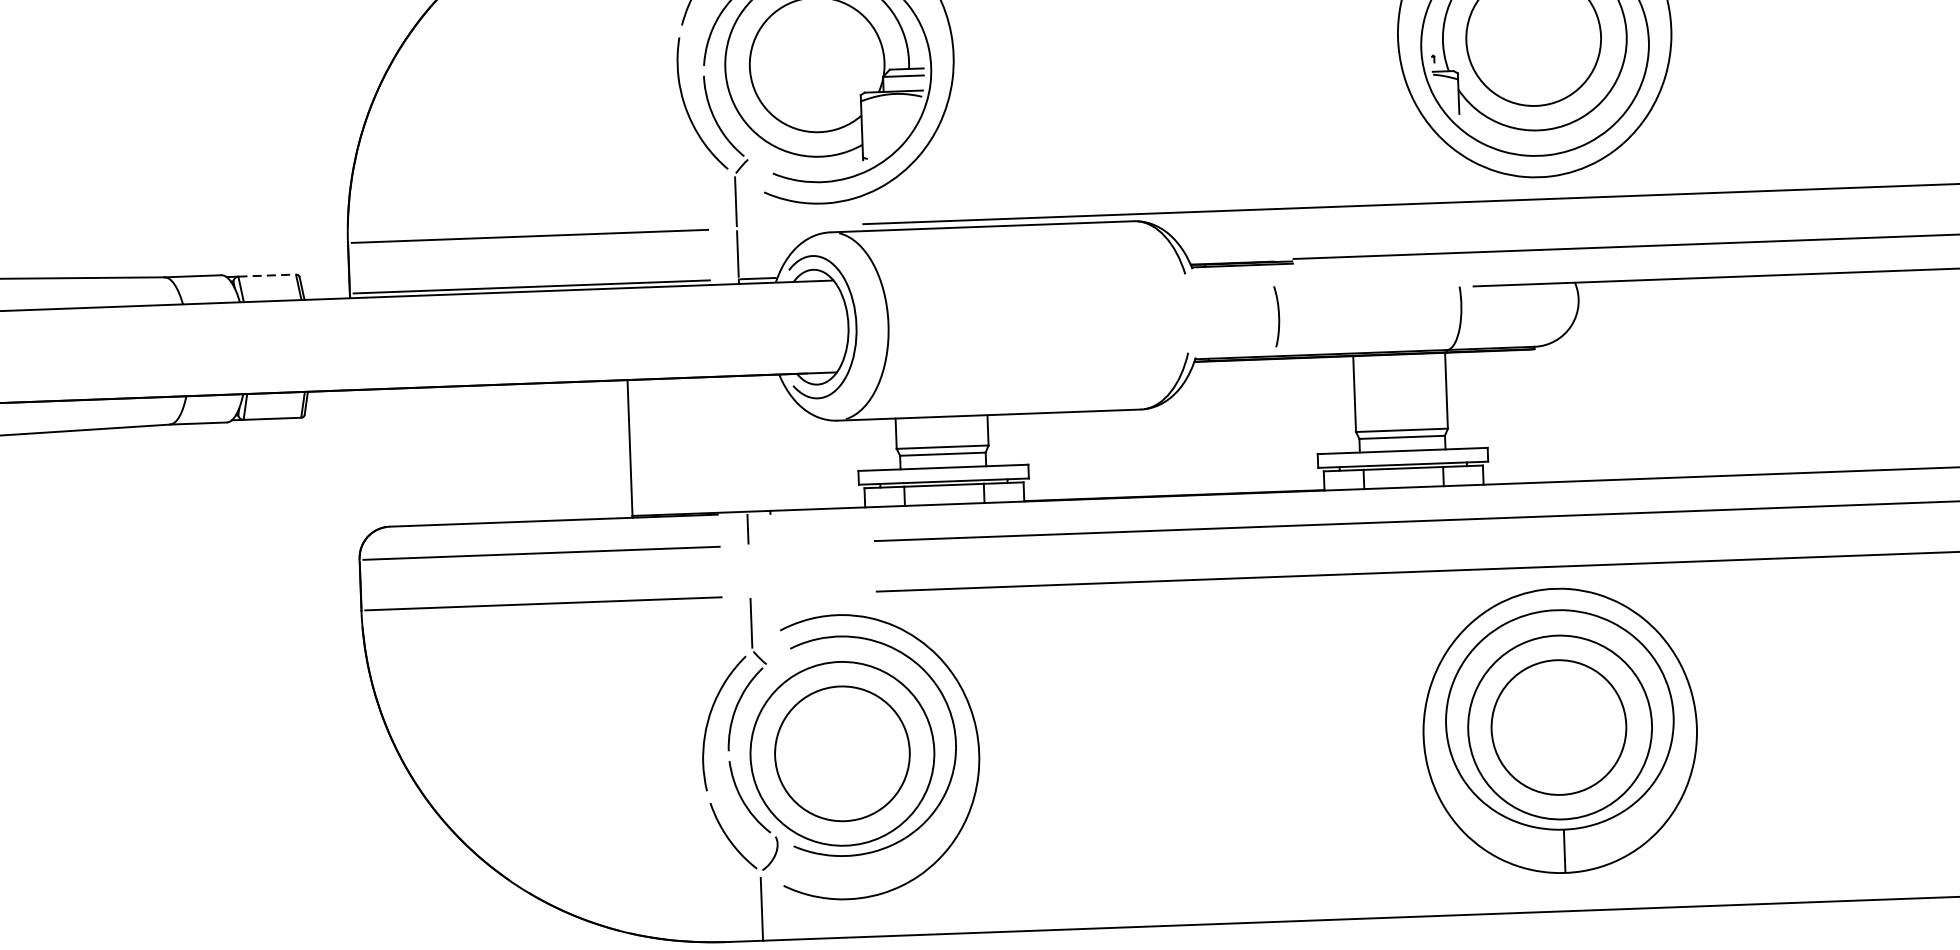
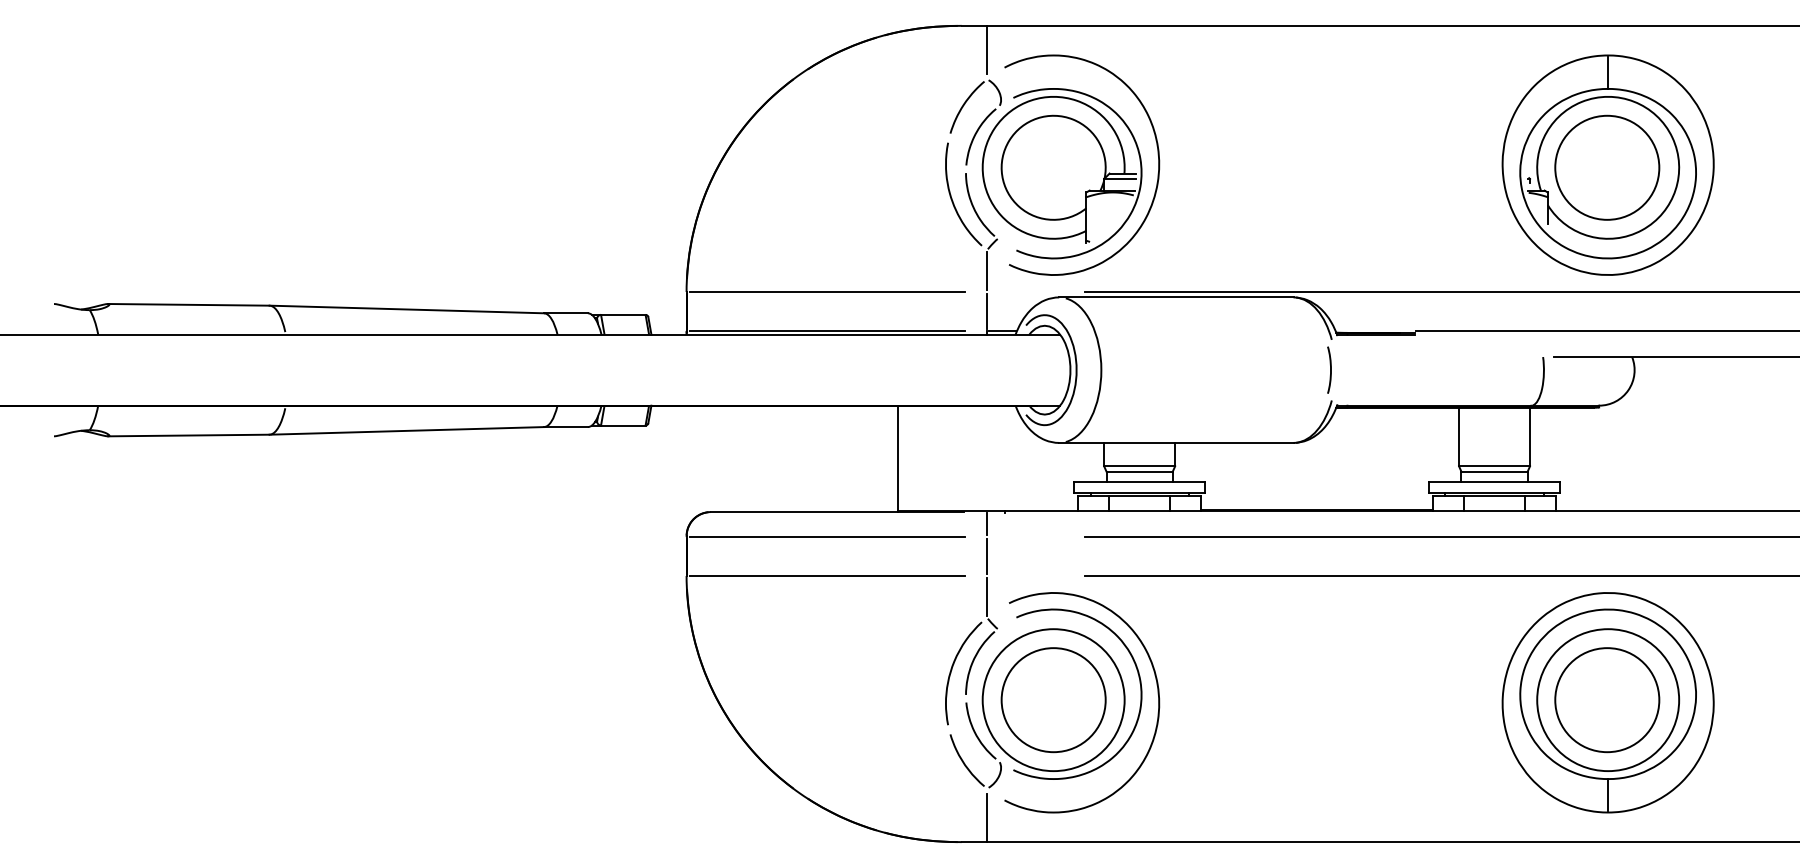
line: (267, 275) -> (623, 314), dashed -> solid
curve: (1278, 315) -> (1330, 369), moved
line: (749, 571) -> (987, 556), added

